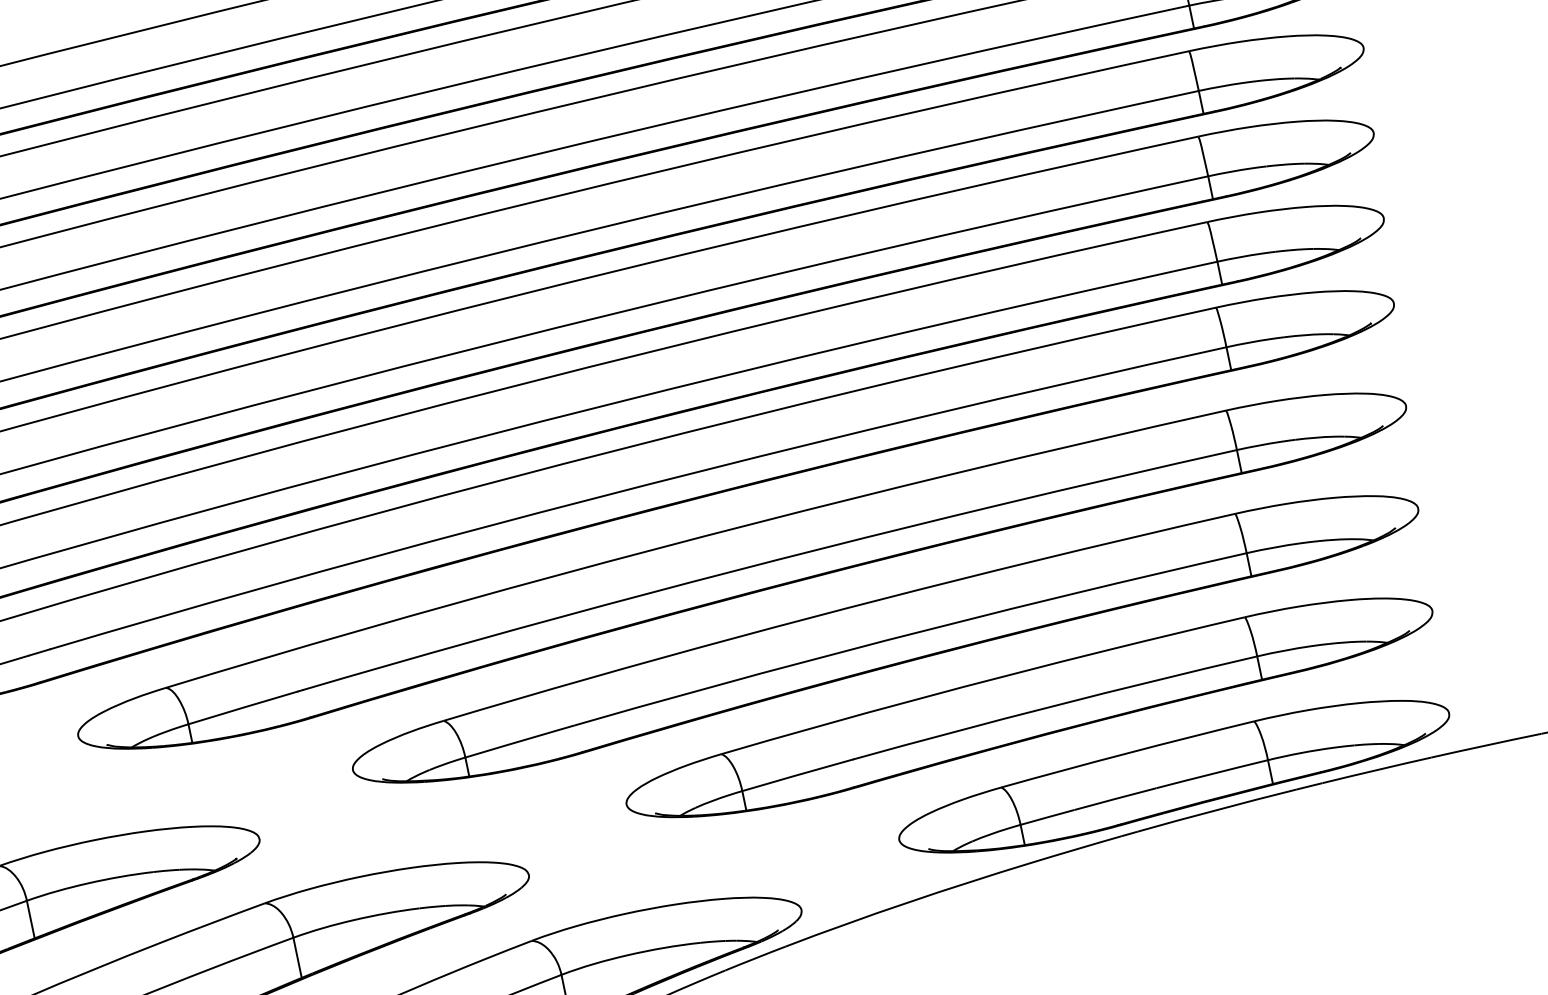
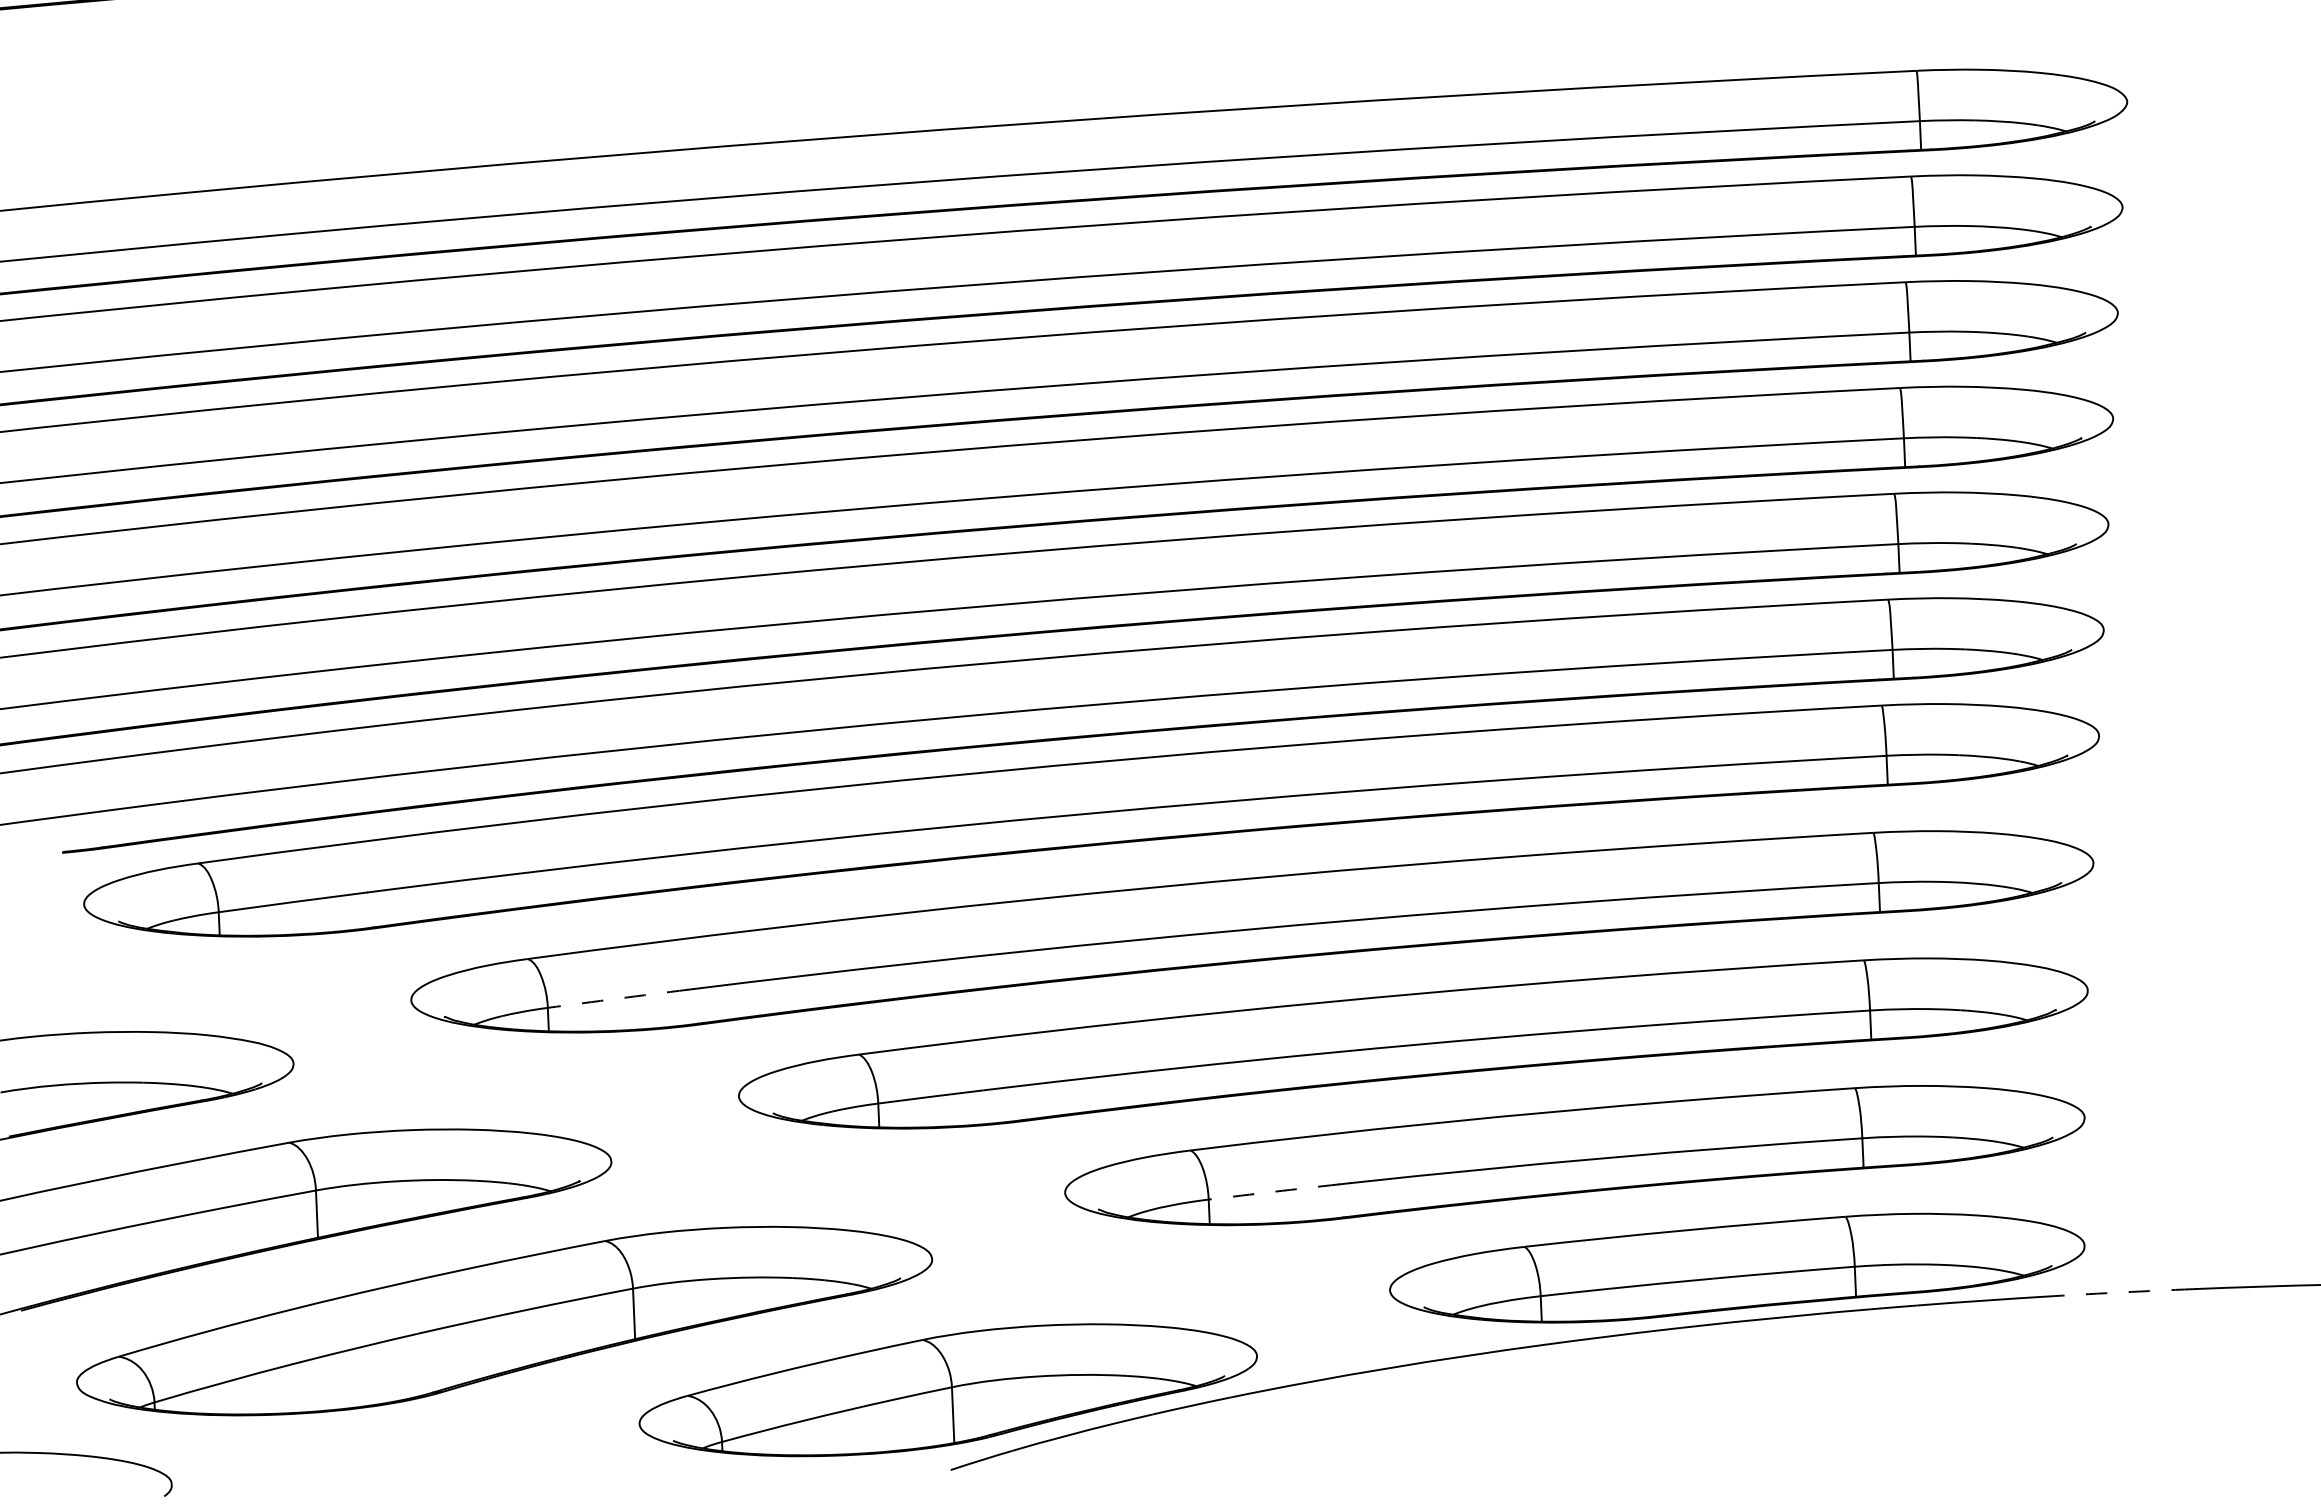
arc: (243, 707) -> (618, 998), solid -> dashed
arc: (1486, 745) -> (2123, 1292), solid -> dashed
arc: (793, 775) -> (1274, 1191), solid -> dashed

